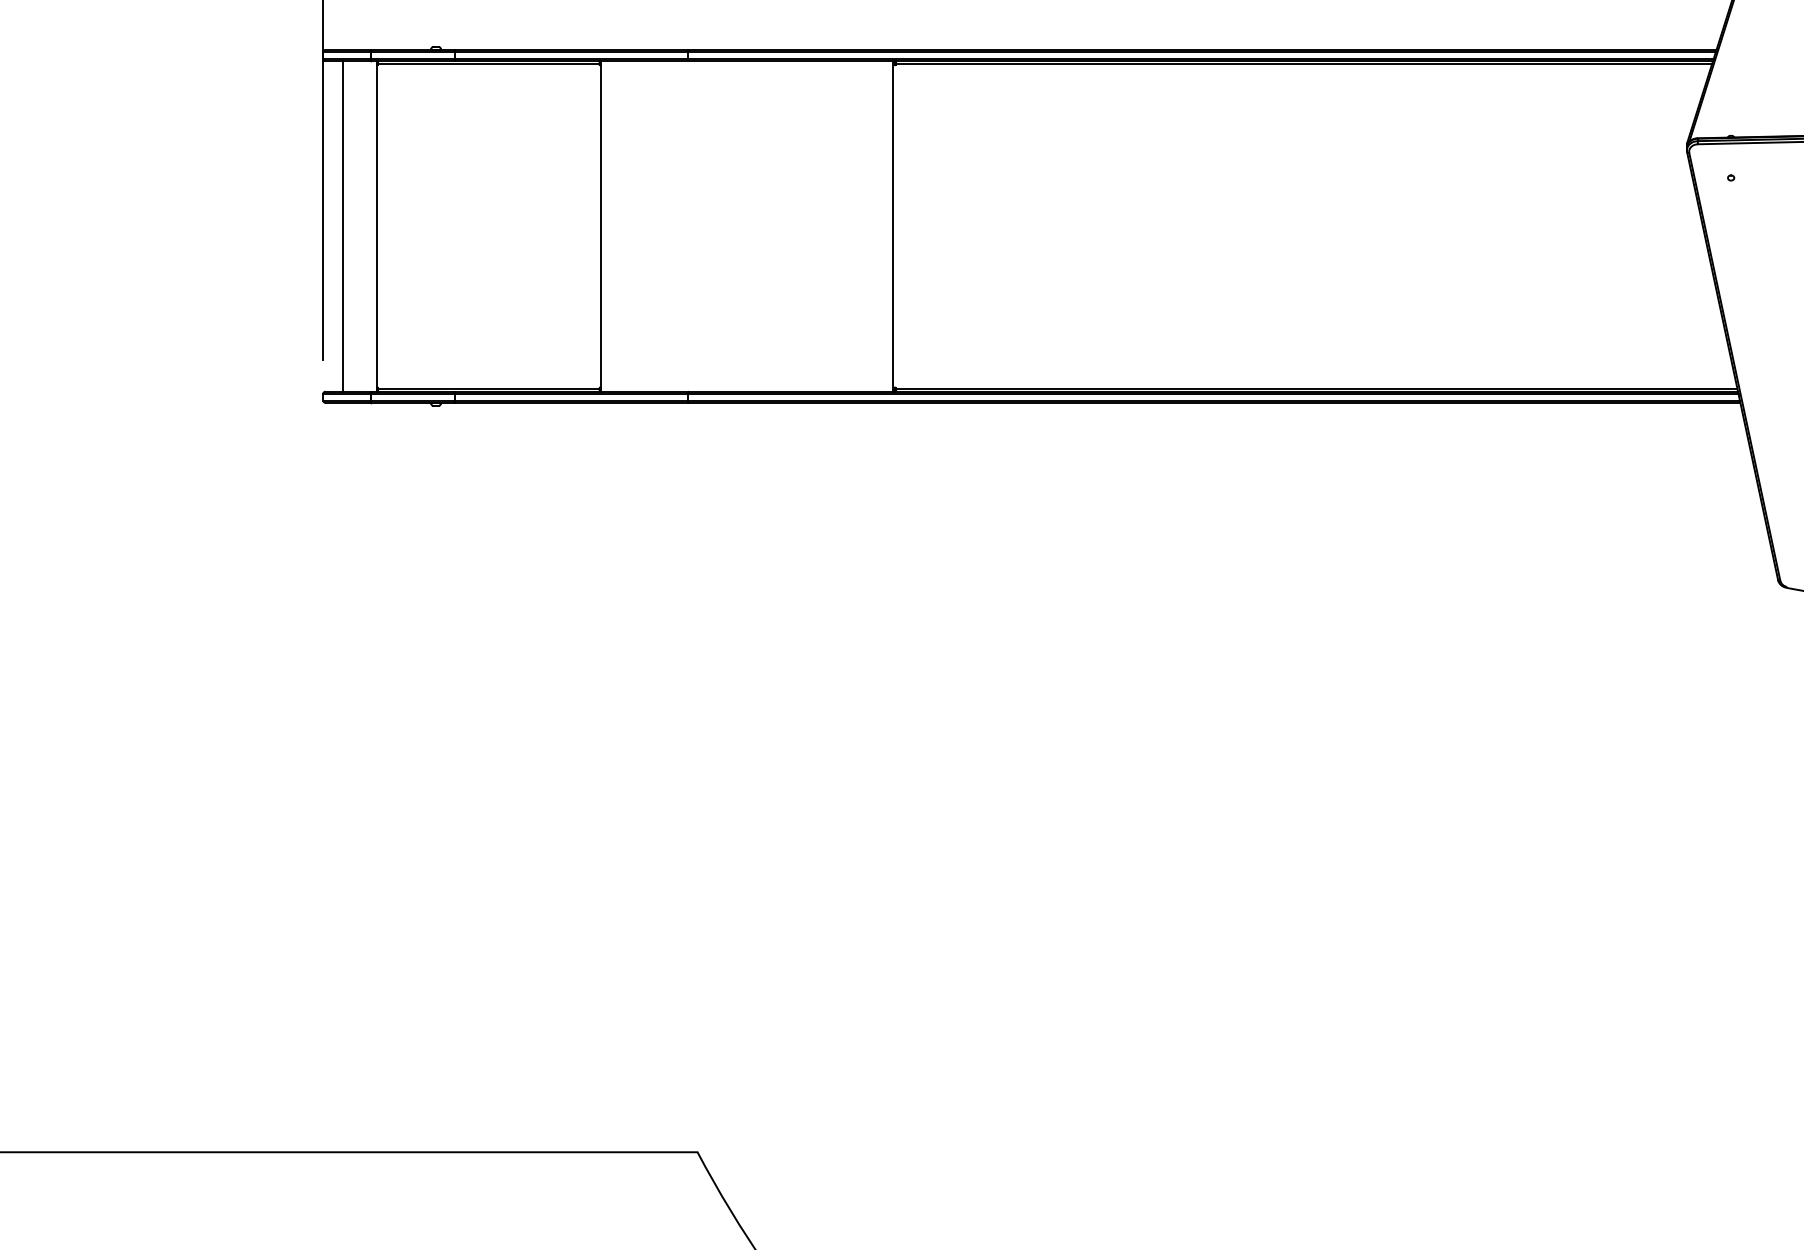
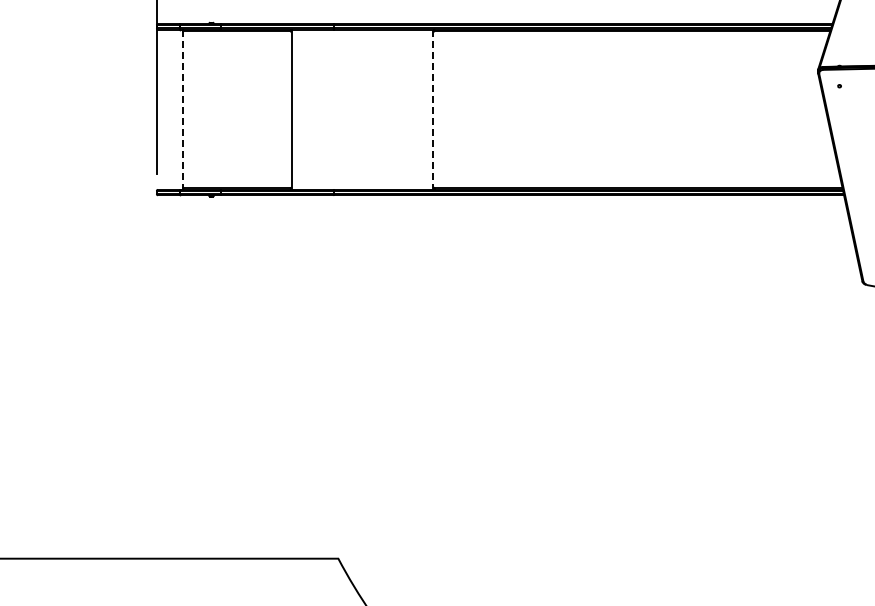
line: (343, 225) -> (166, 109), removed
line: (376, 228) -> (182, 110), solid -> dashed
line: (891, 228) -> (432, 110), solid -> dashed

